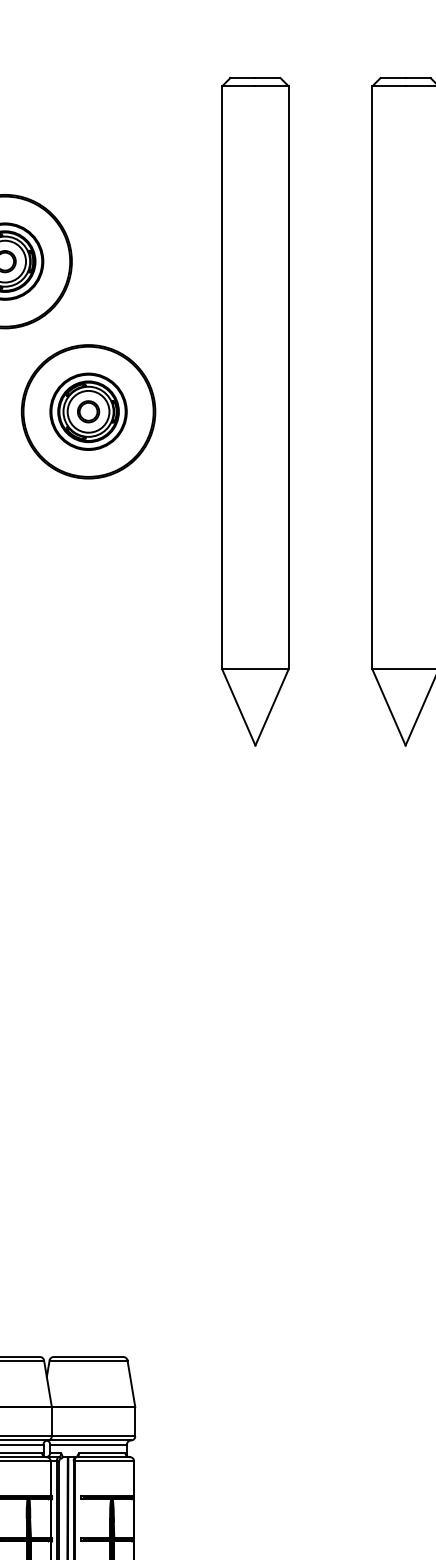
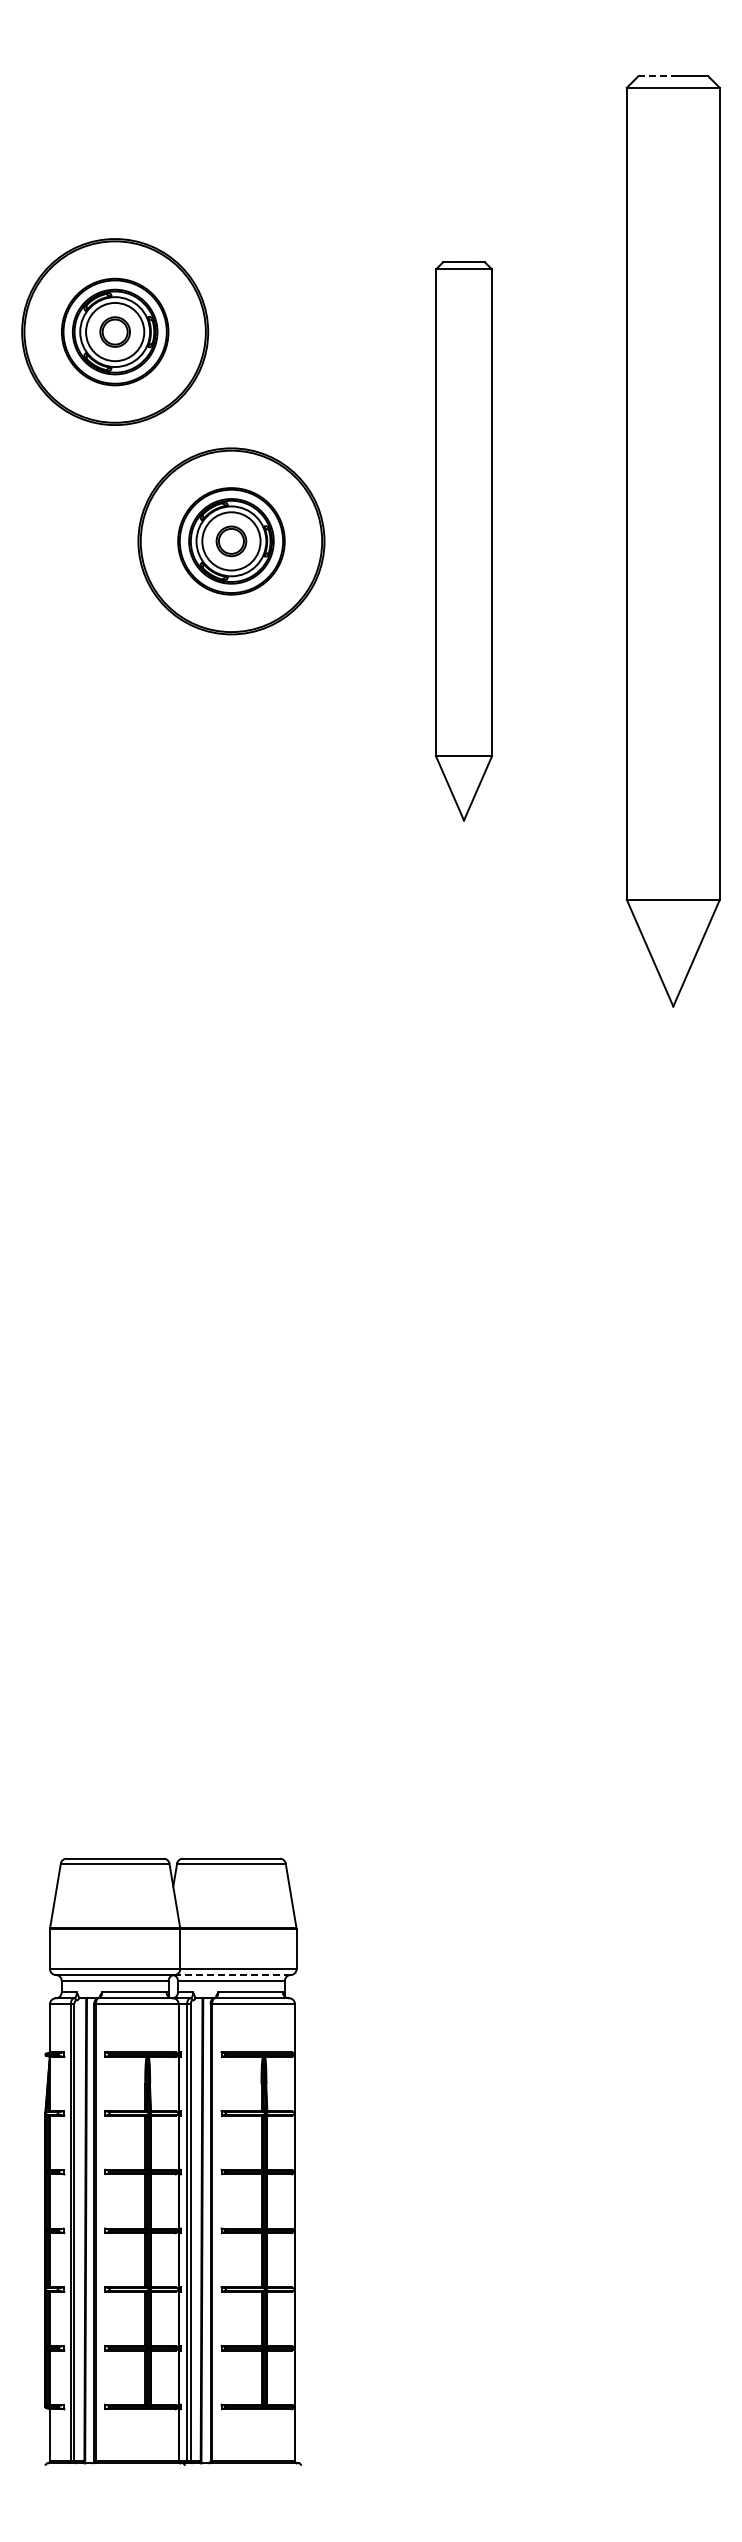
line: (393, 78) -> (656, 76), solid -> dashed
part: (255, 411) -> (463, 541), size x0.6
line: (90, 1440) -> (233, 1975), solid -> dashed

